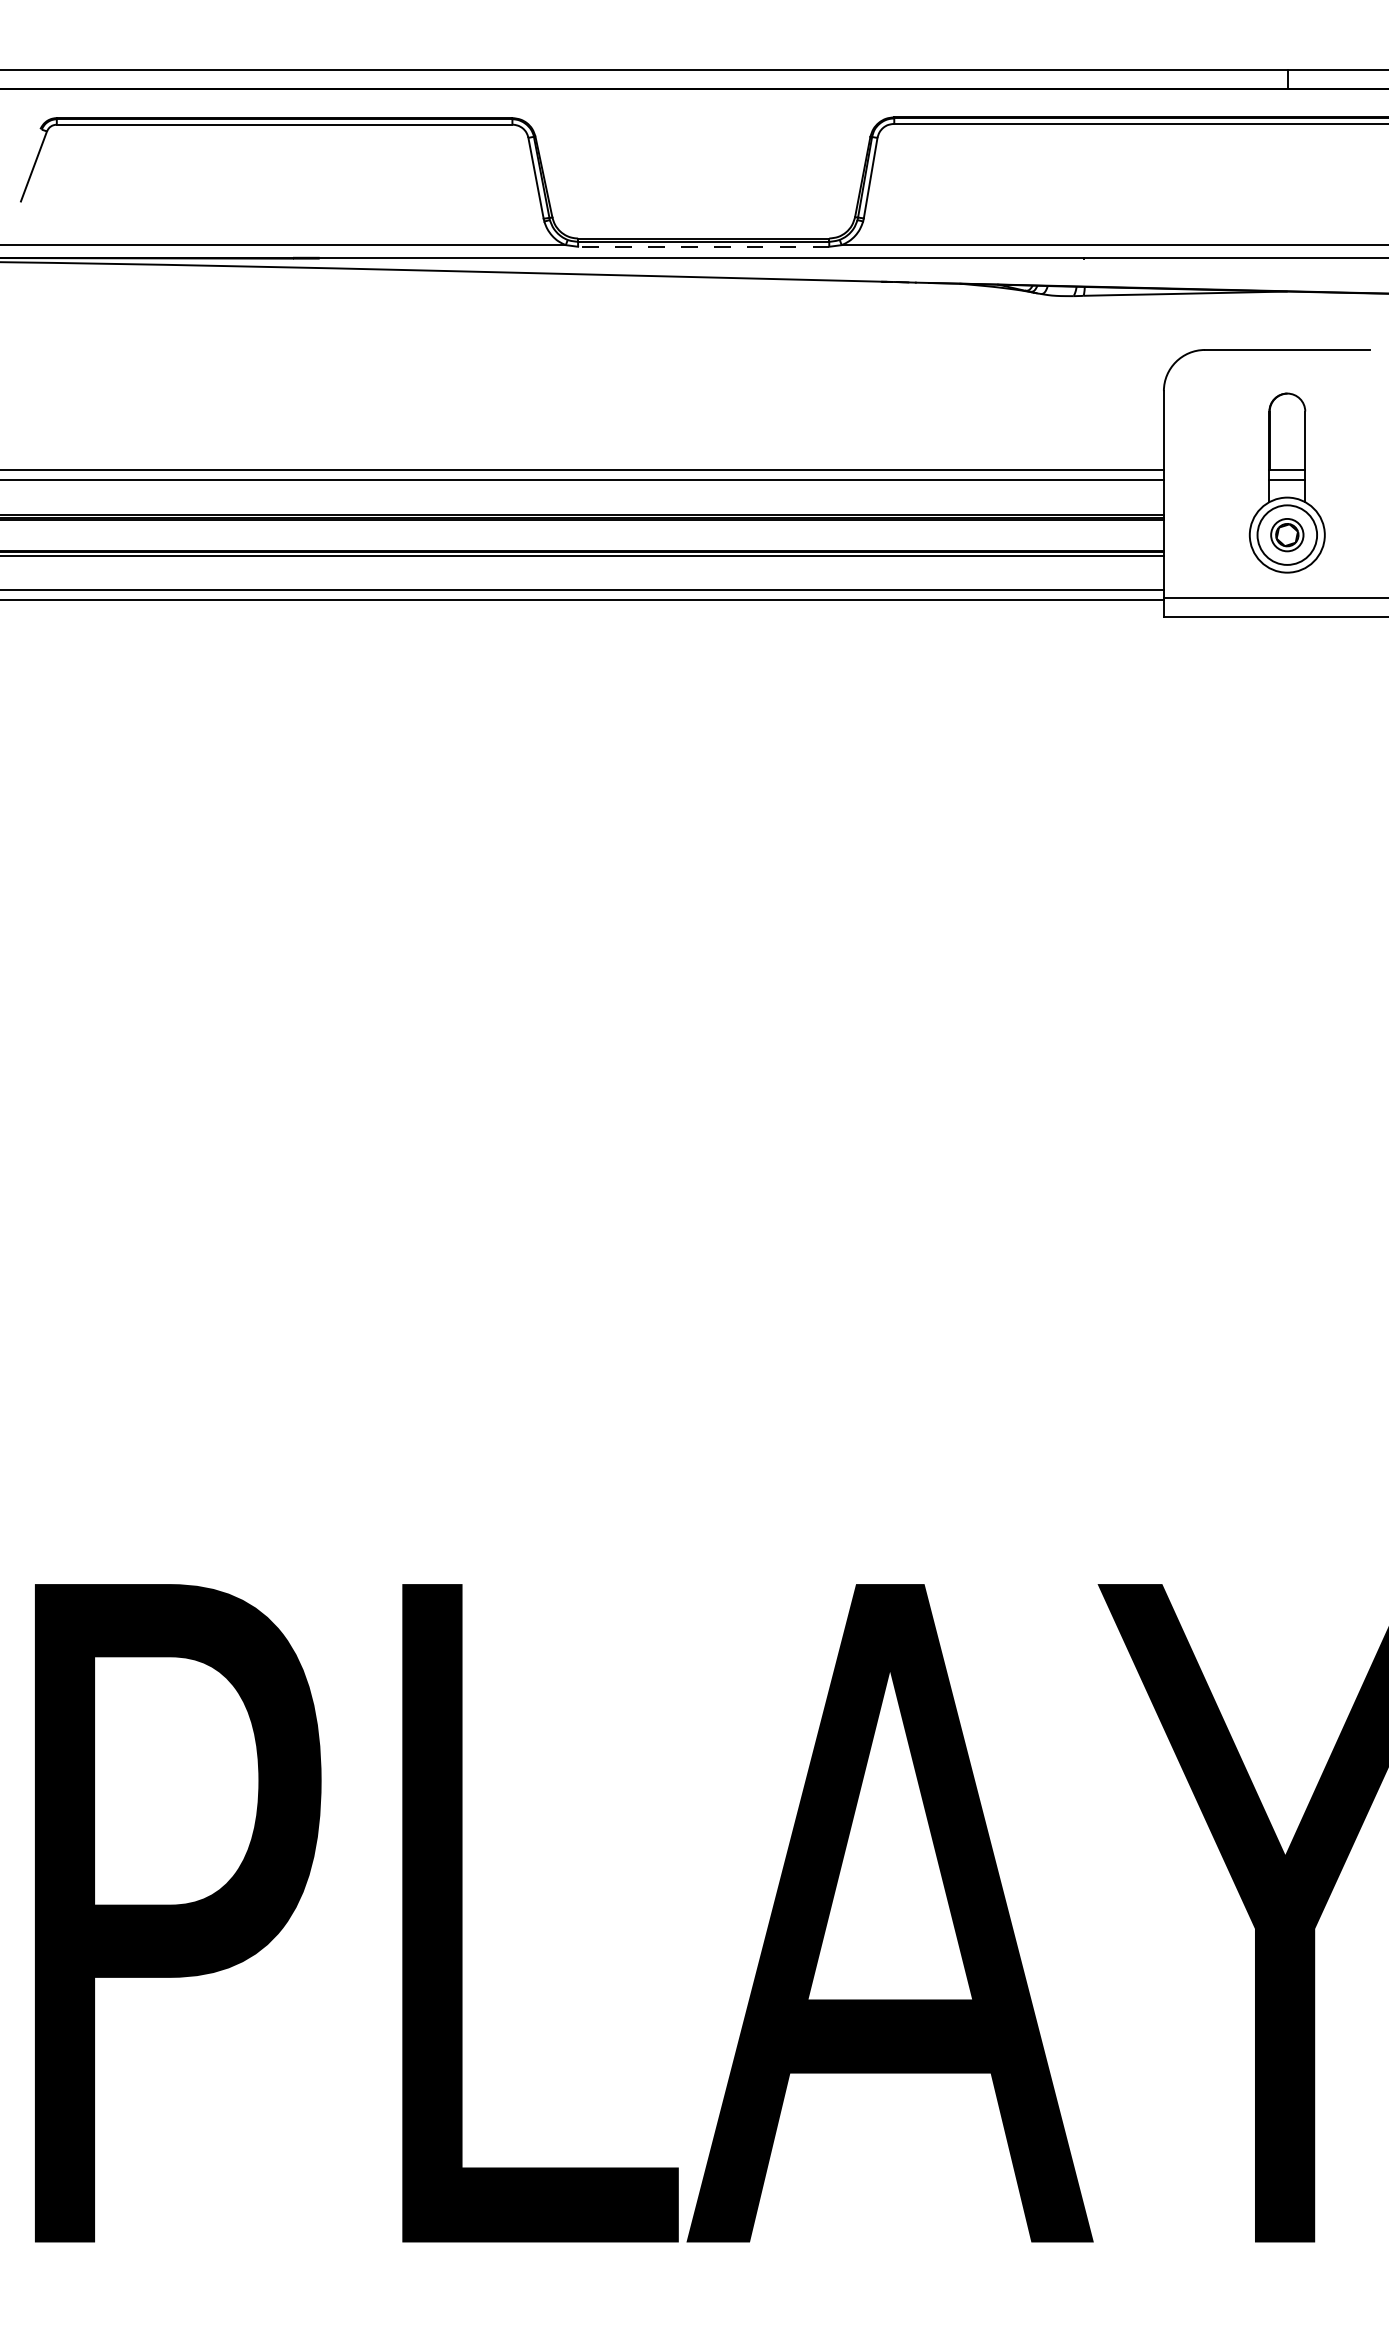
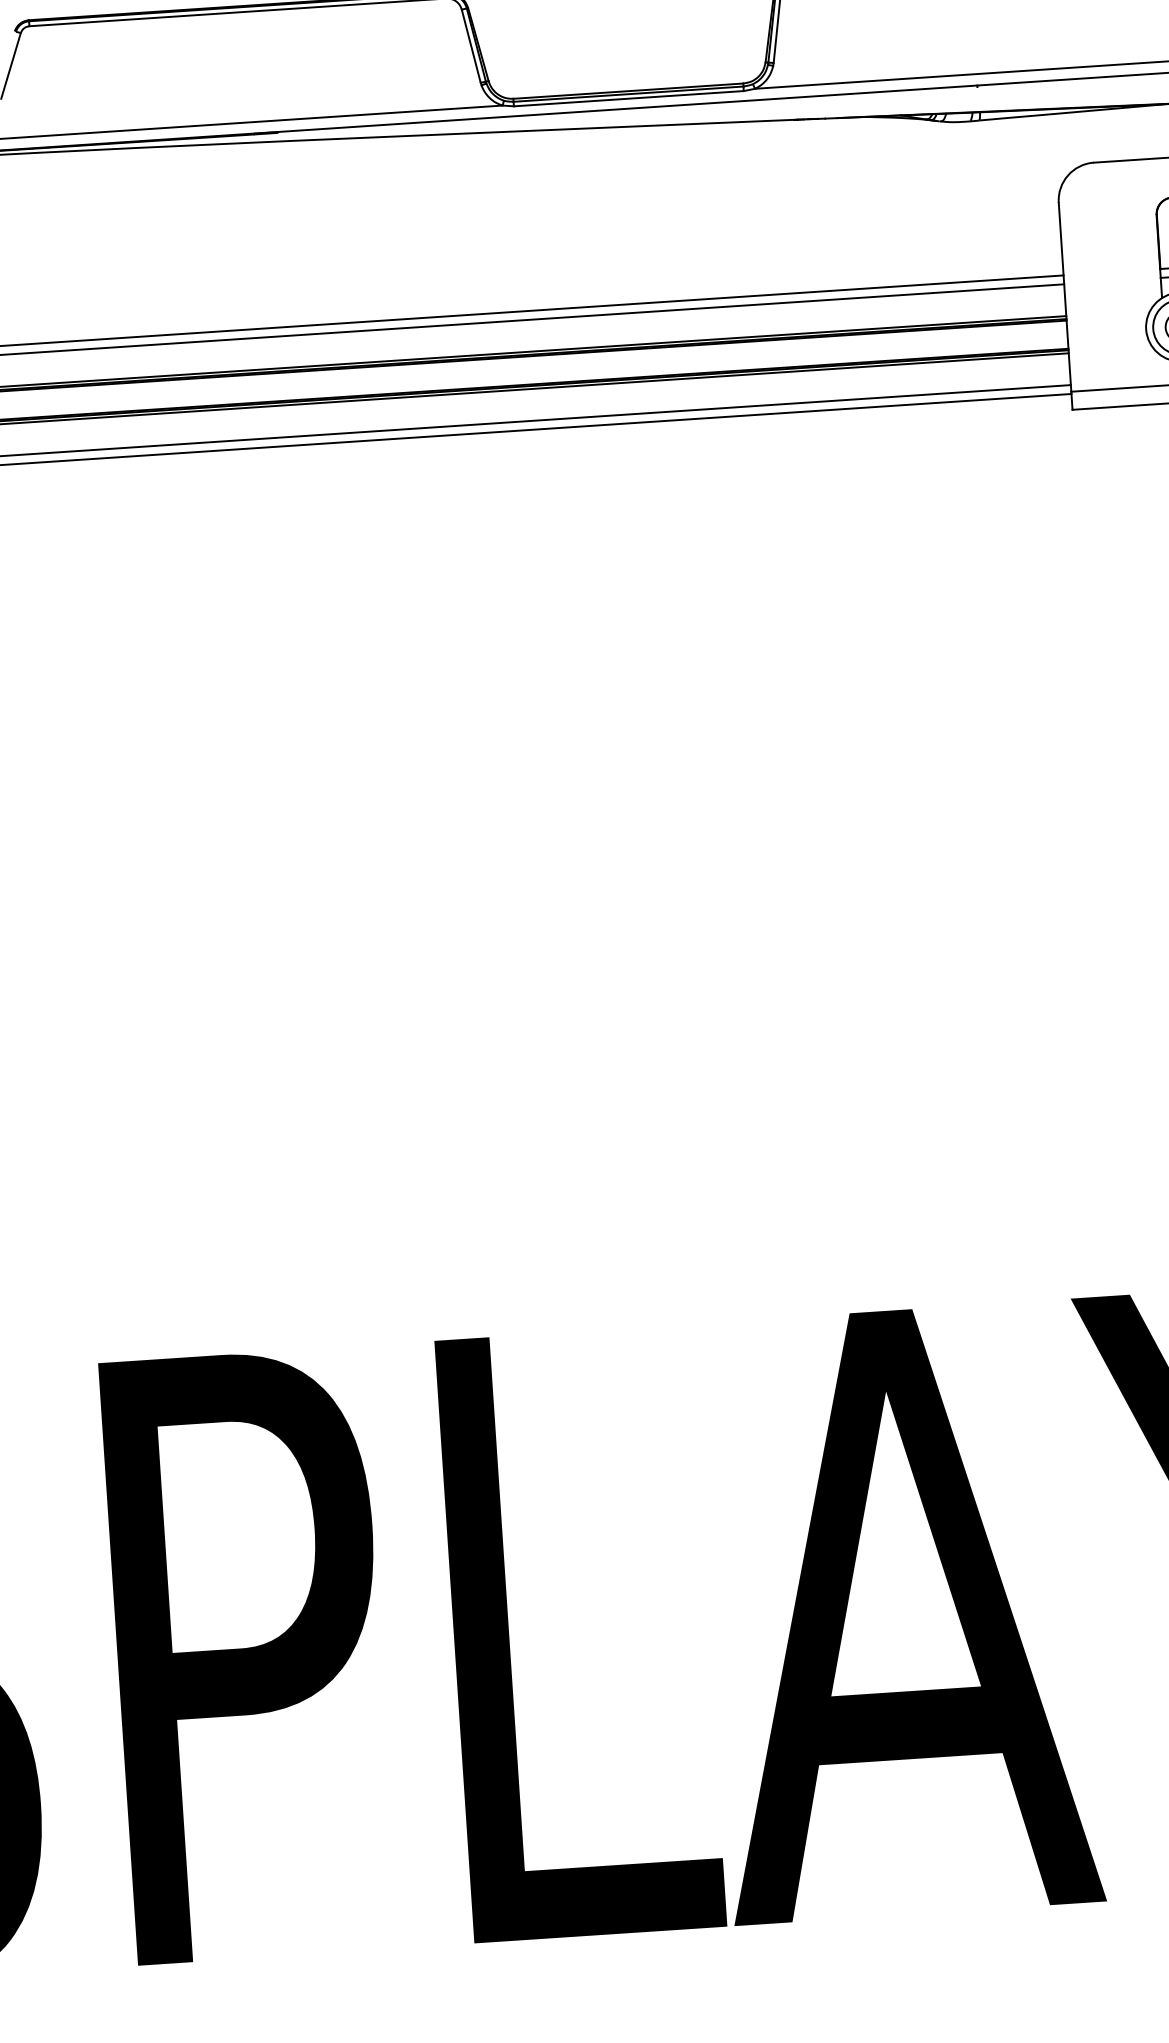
line: (703, 246) -> (628, 98), dashed -> solid

